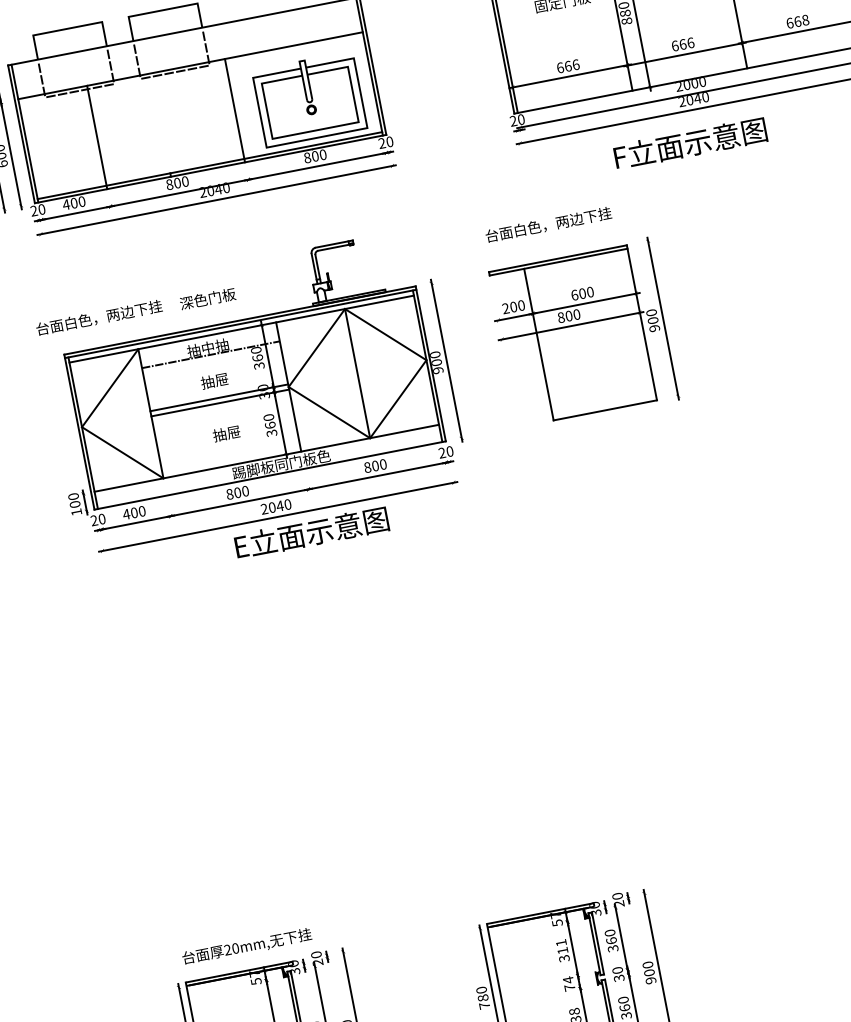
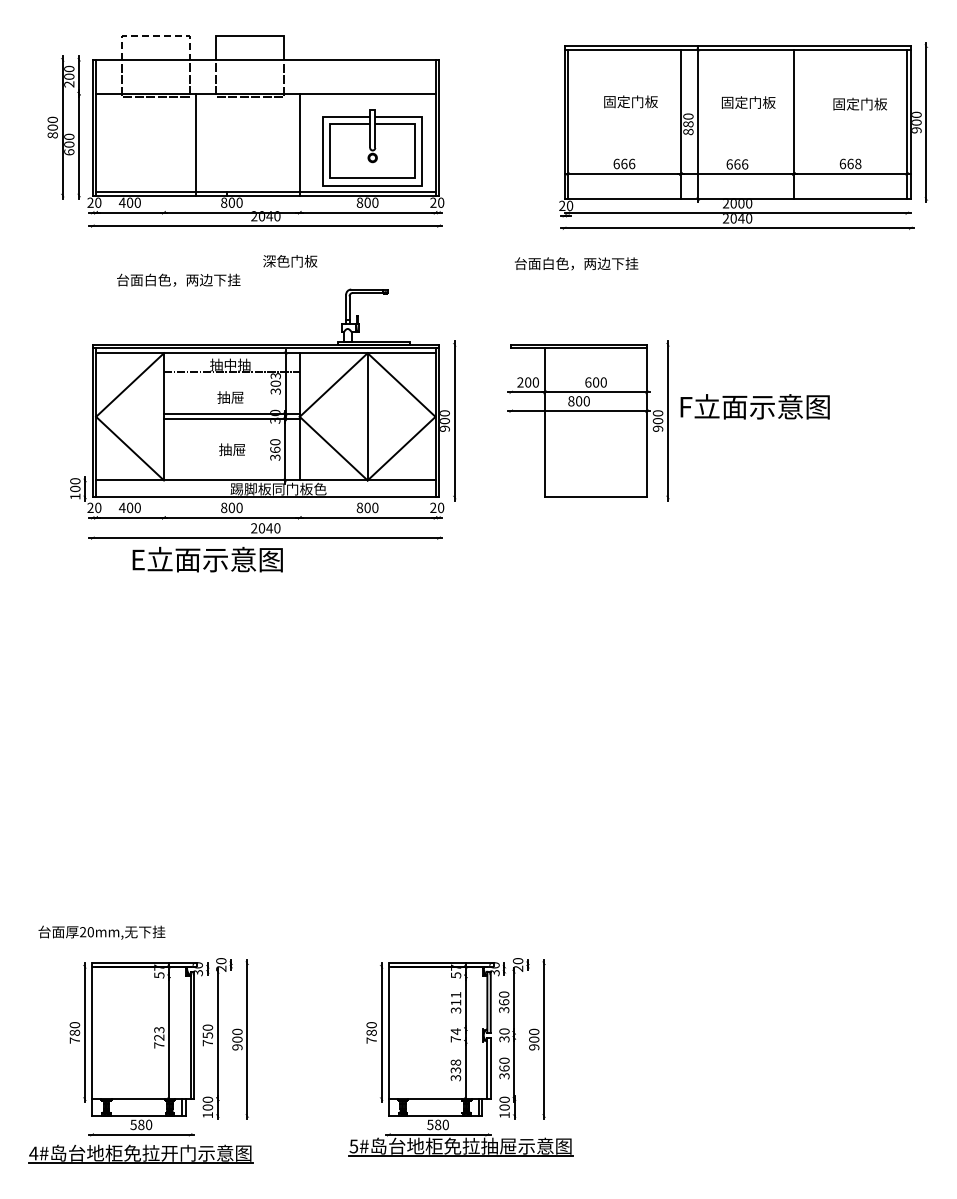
line: (68, 28) -> (156, 35), solid -> dashed
line: (97, 137) -> (196, 144), moved
text: (689, 143) -> (754, 406), moved
text: (548, 224) -> (576, 263), moved
text: (208, 299) -> (290, 261), moved
text: (98, 317) -> (178, 279), moved
text: (256, 353) -> (275, 379), 360 -> 303
text: (311, 532) -> (207, 559), moved
text: (246, 946) -> (101, 932), moved

